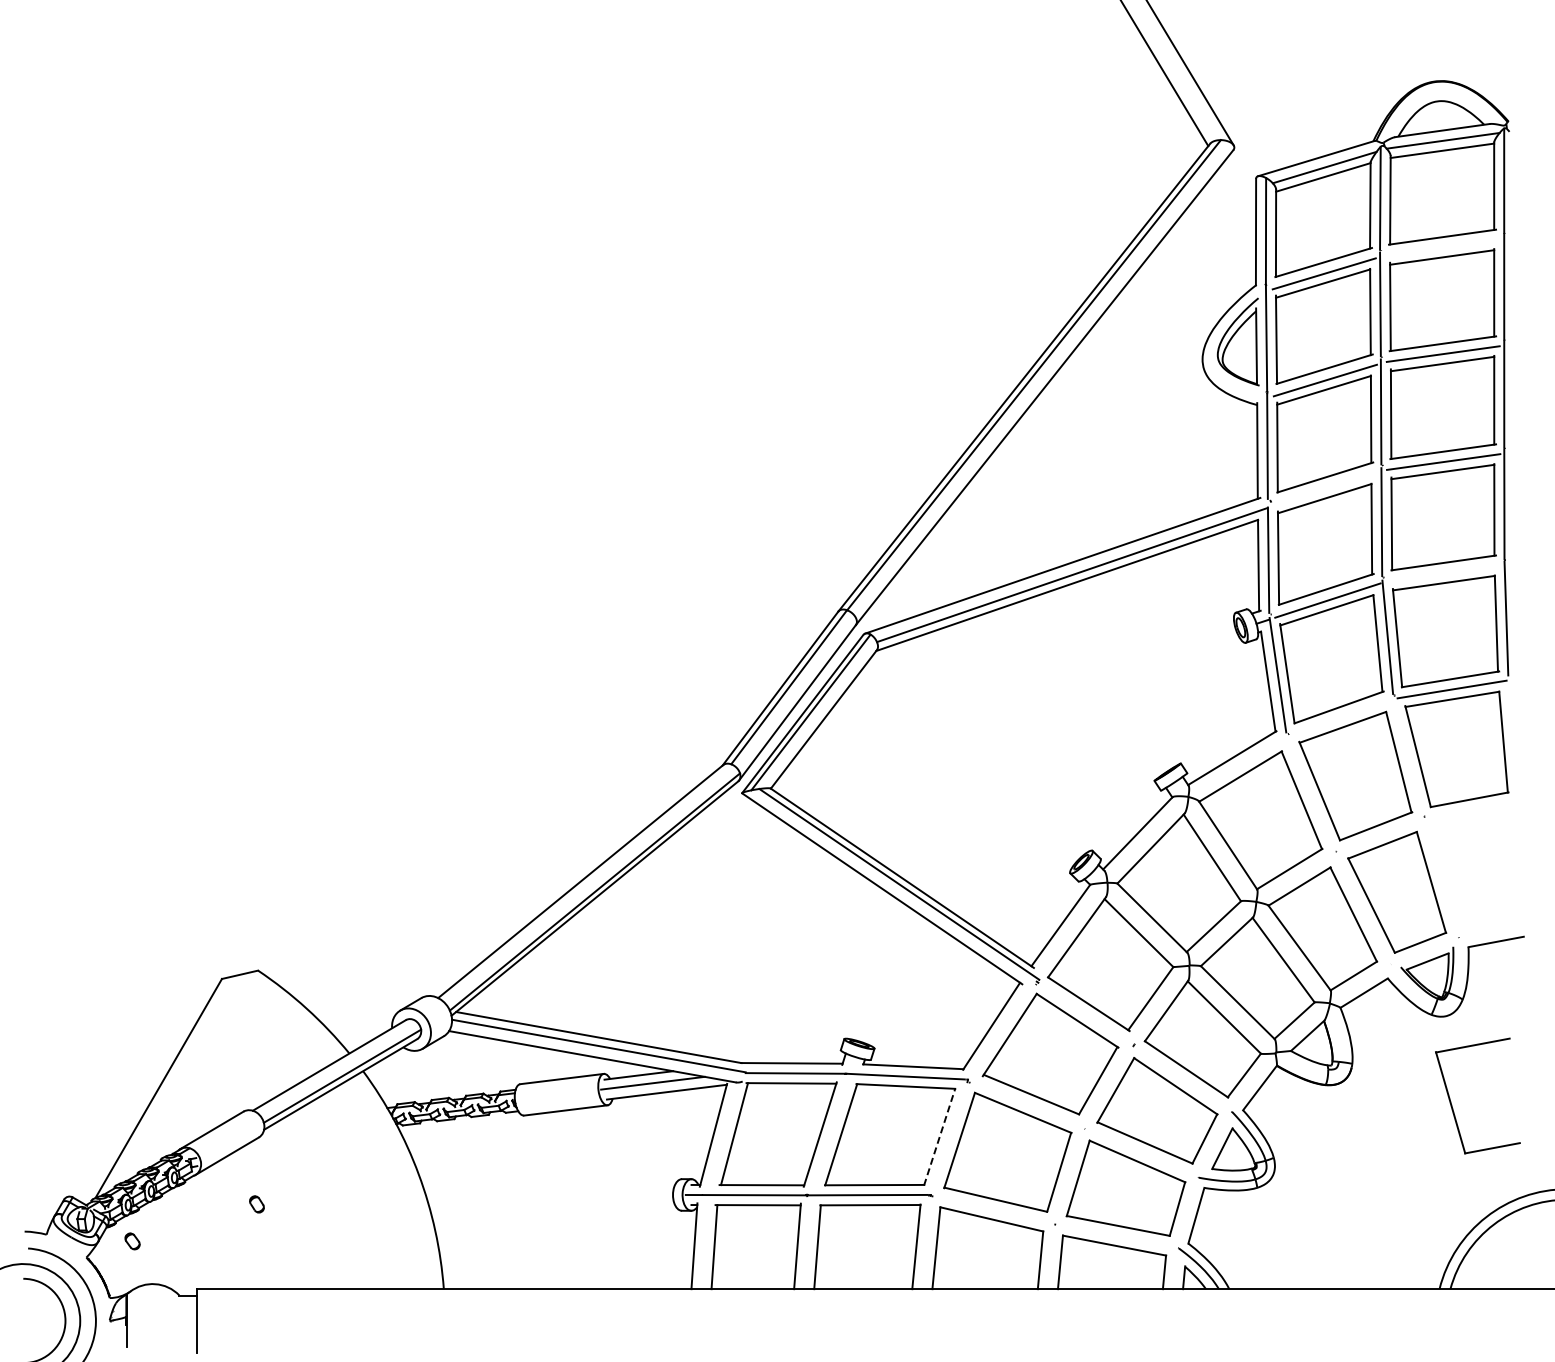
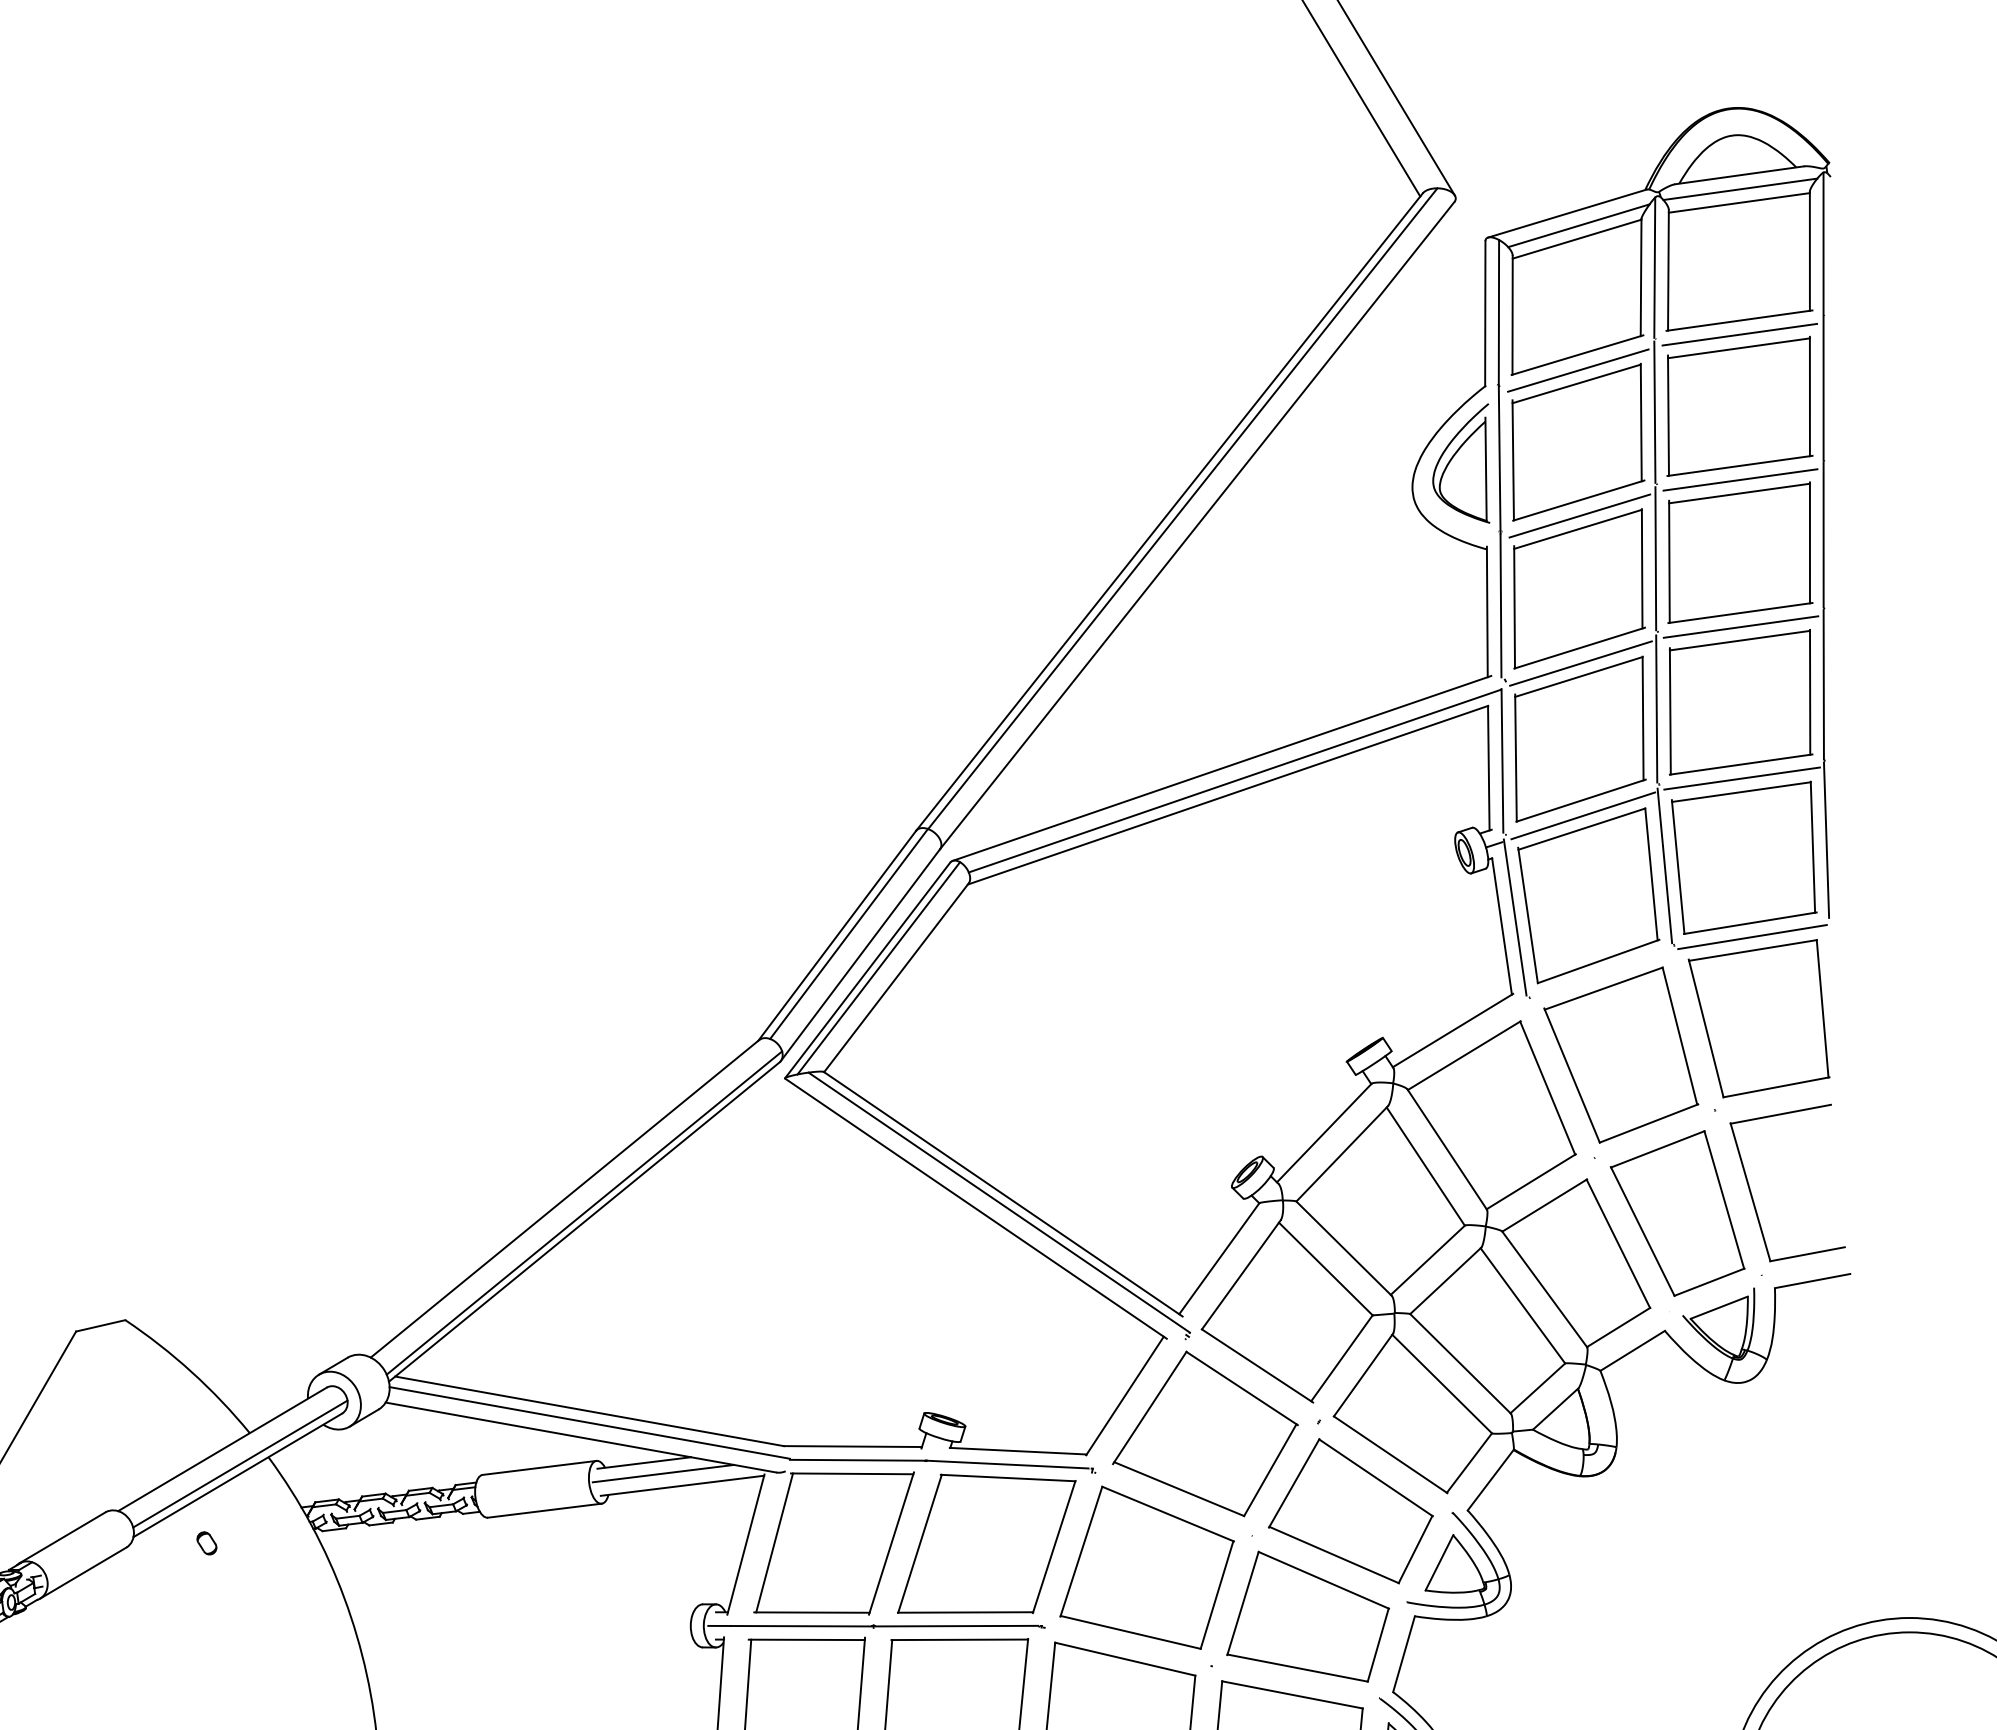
line: (1442, 247) -> (1739, 334), added
line: (1326, 488) -> (1581, 663), added
line: (1444, 573) -> (1742, 778), added
part: (1451, 1101) -> (1751, 1190), moved
line: (939, 1137) -> (1053, 1547), dashed -> solid
part: (256, 1204) -> (206, 1543), moved

